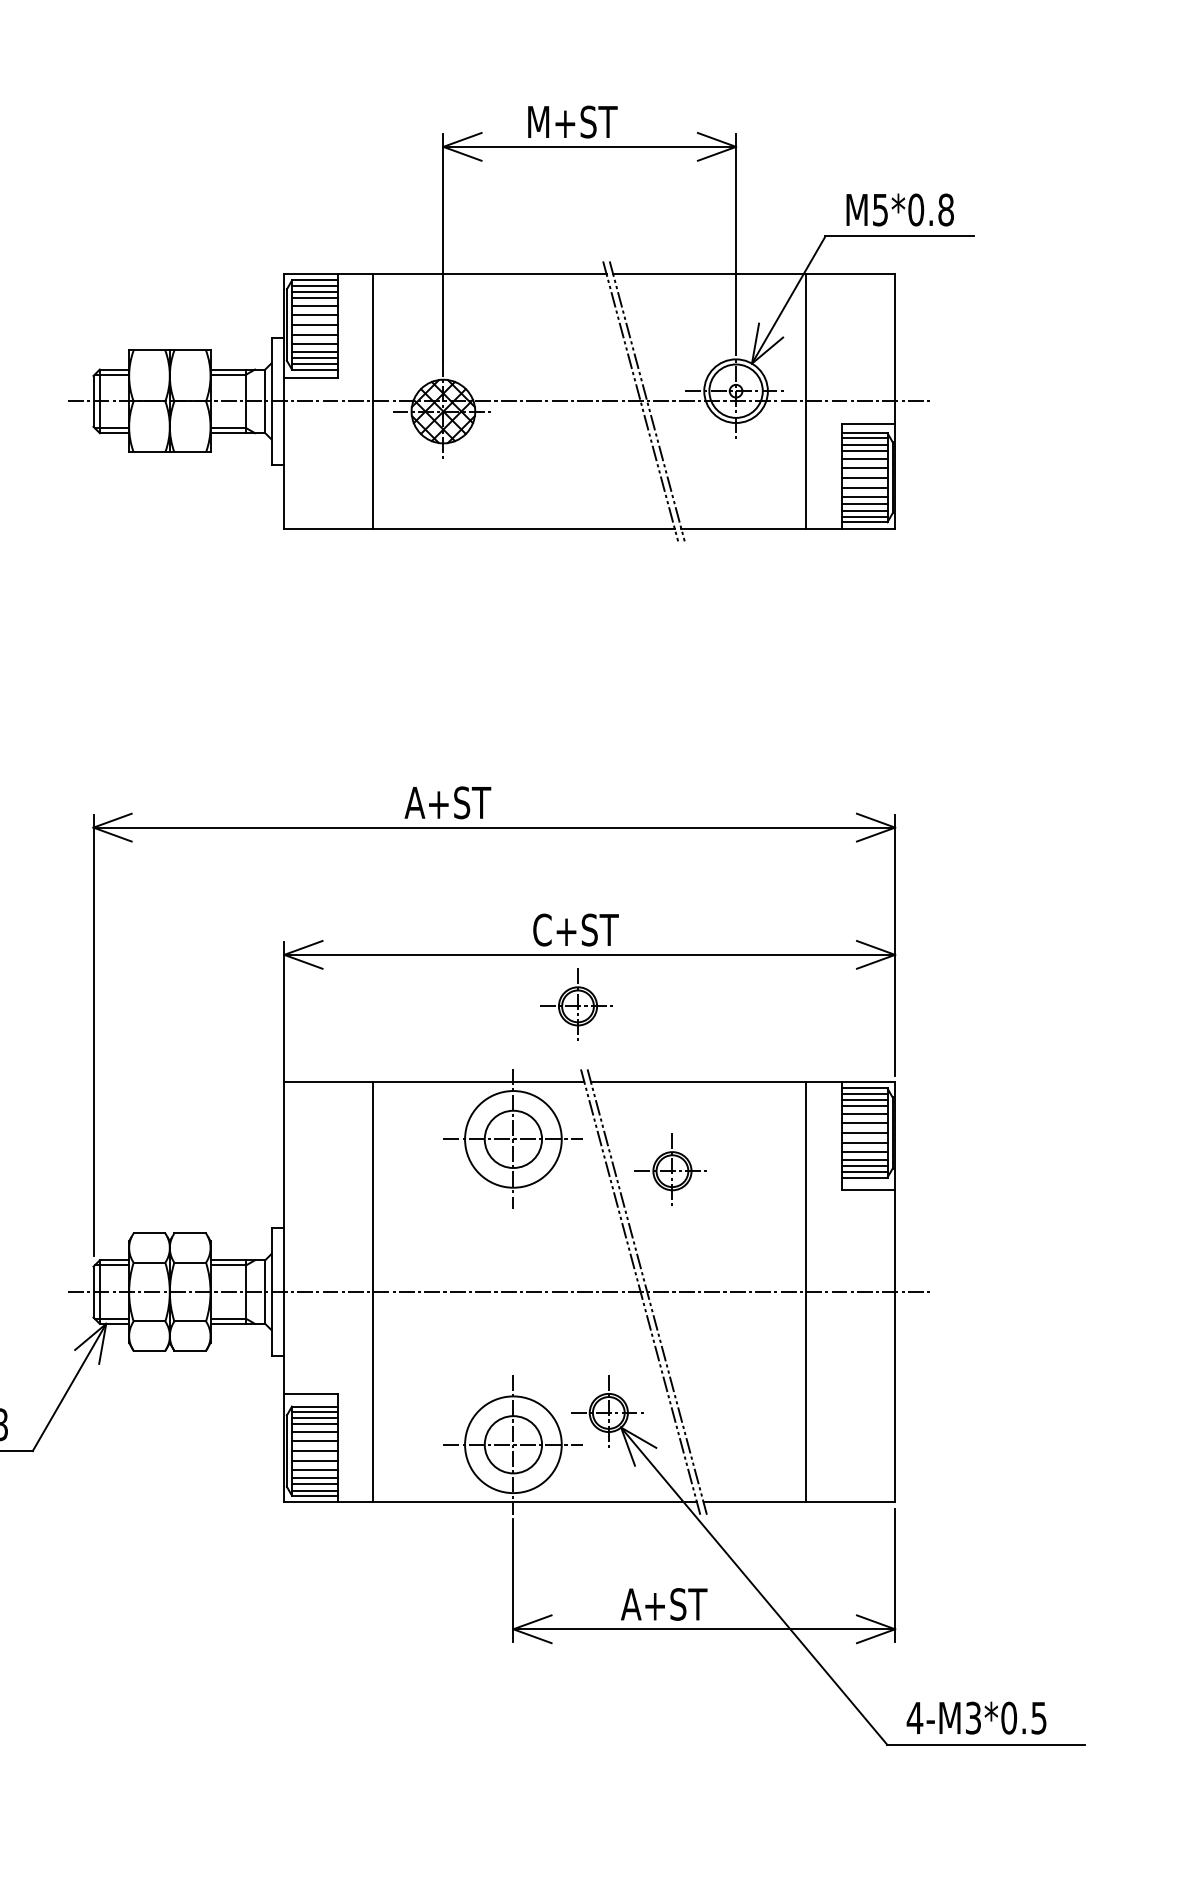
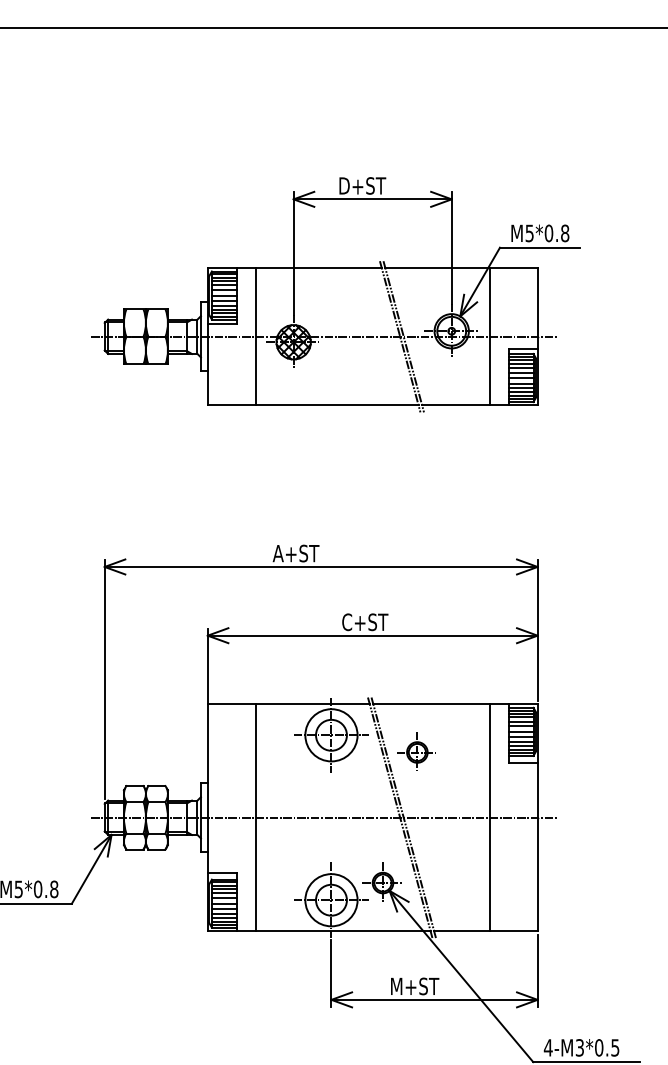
text: (574, 121) -> (364, 185), M+ST -> D+ST
part: (576, 1004) -> (365, 662), removed
text: (667, 1604) -> (414, 986), A+ST -> M+ST

